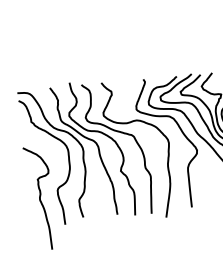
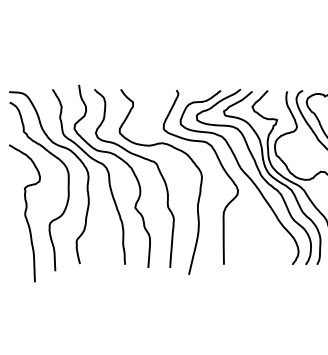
curve: (39, 198) -> (24, 213), moved

